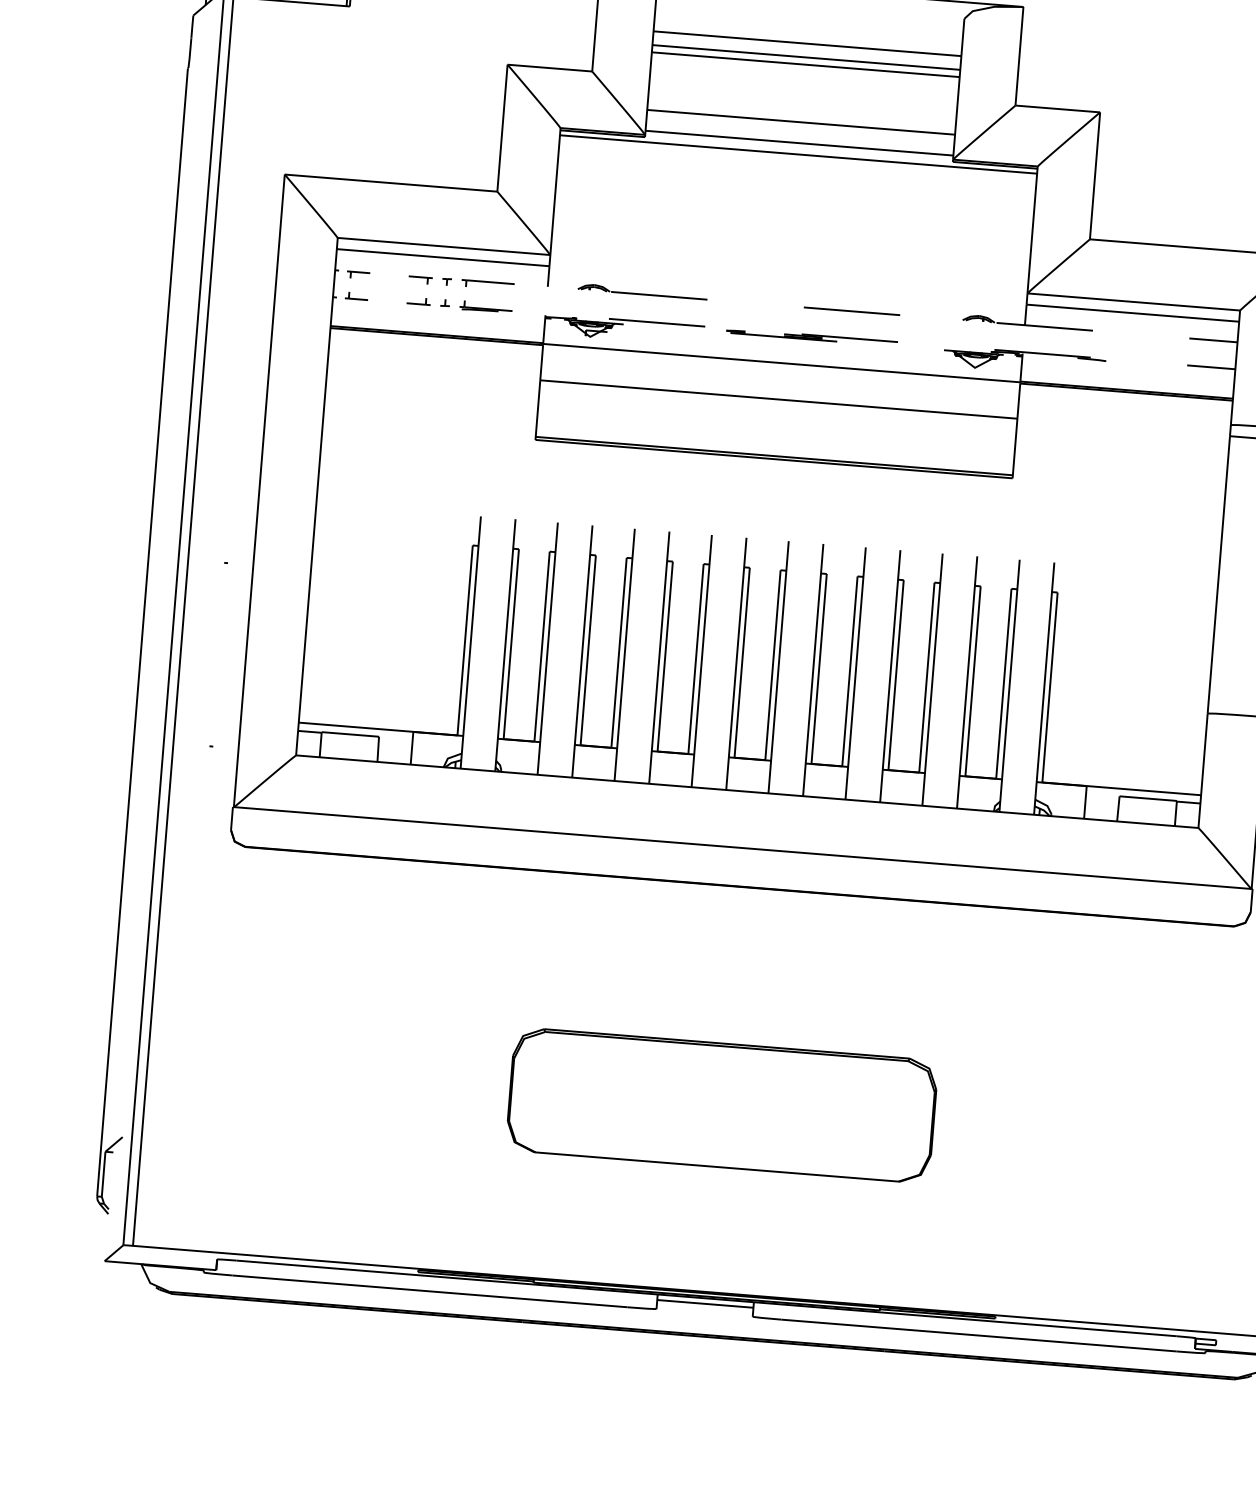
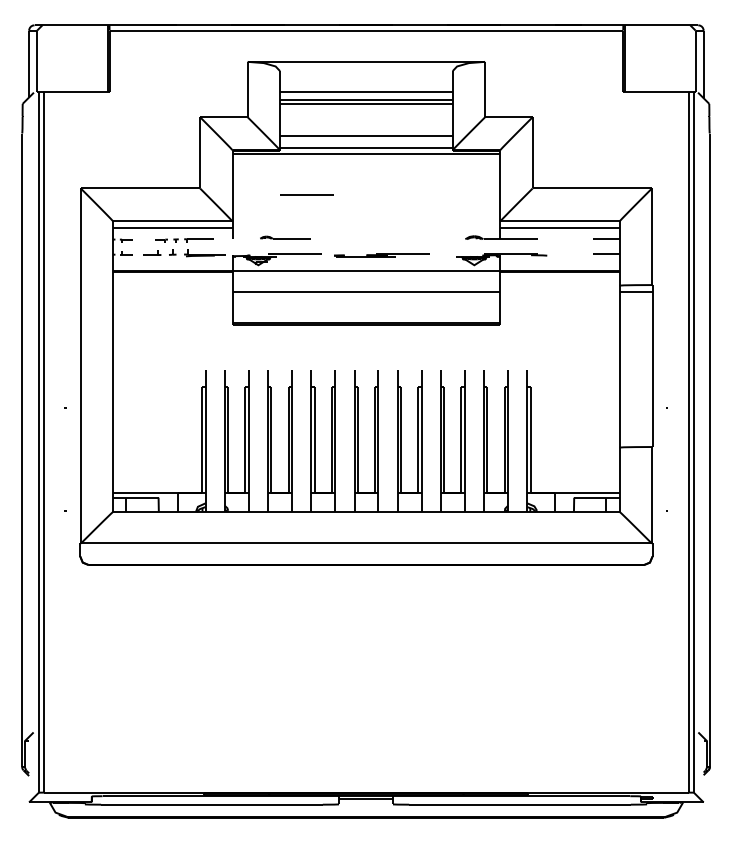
part: (642, 291) -> (285, 237), size x0.7
part: (460, 305) -> (184, 253), size x1.4
line: (850, 309) -> (306, 194), moved
part: (722, 1104) -> (366, 687), removed

